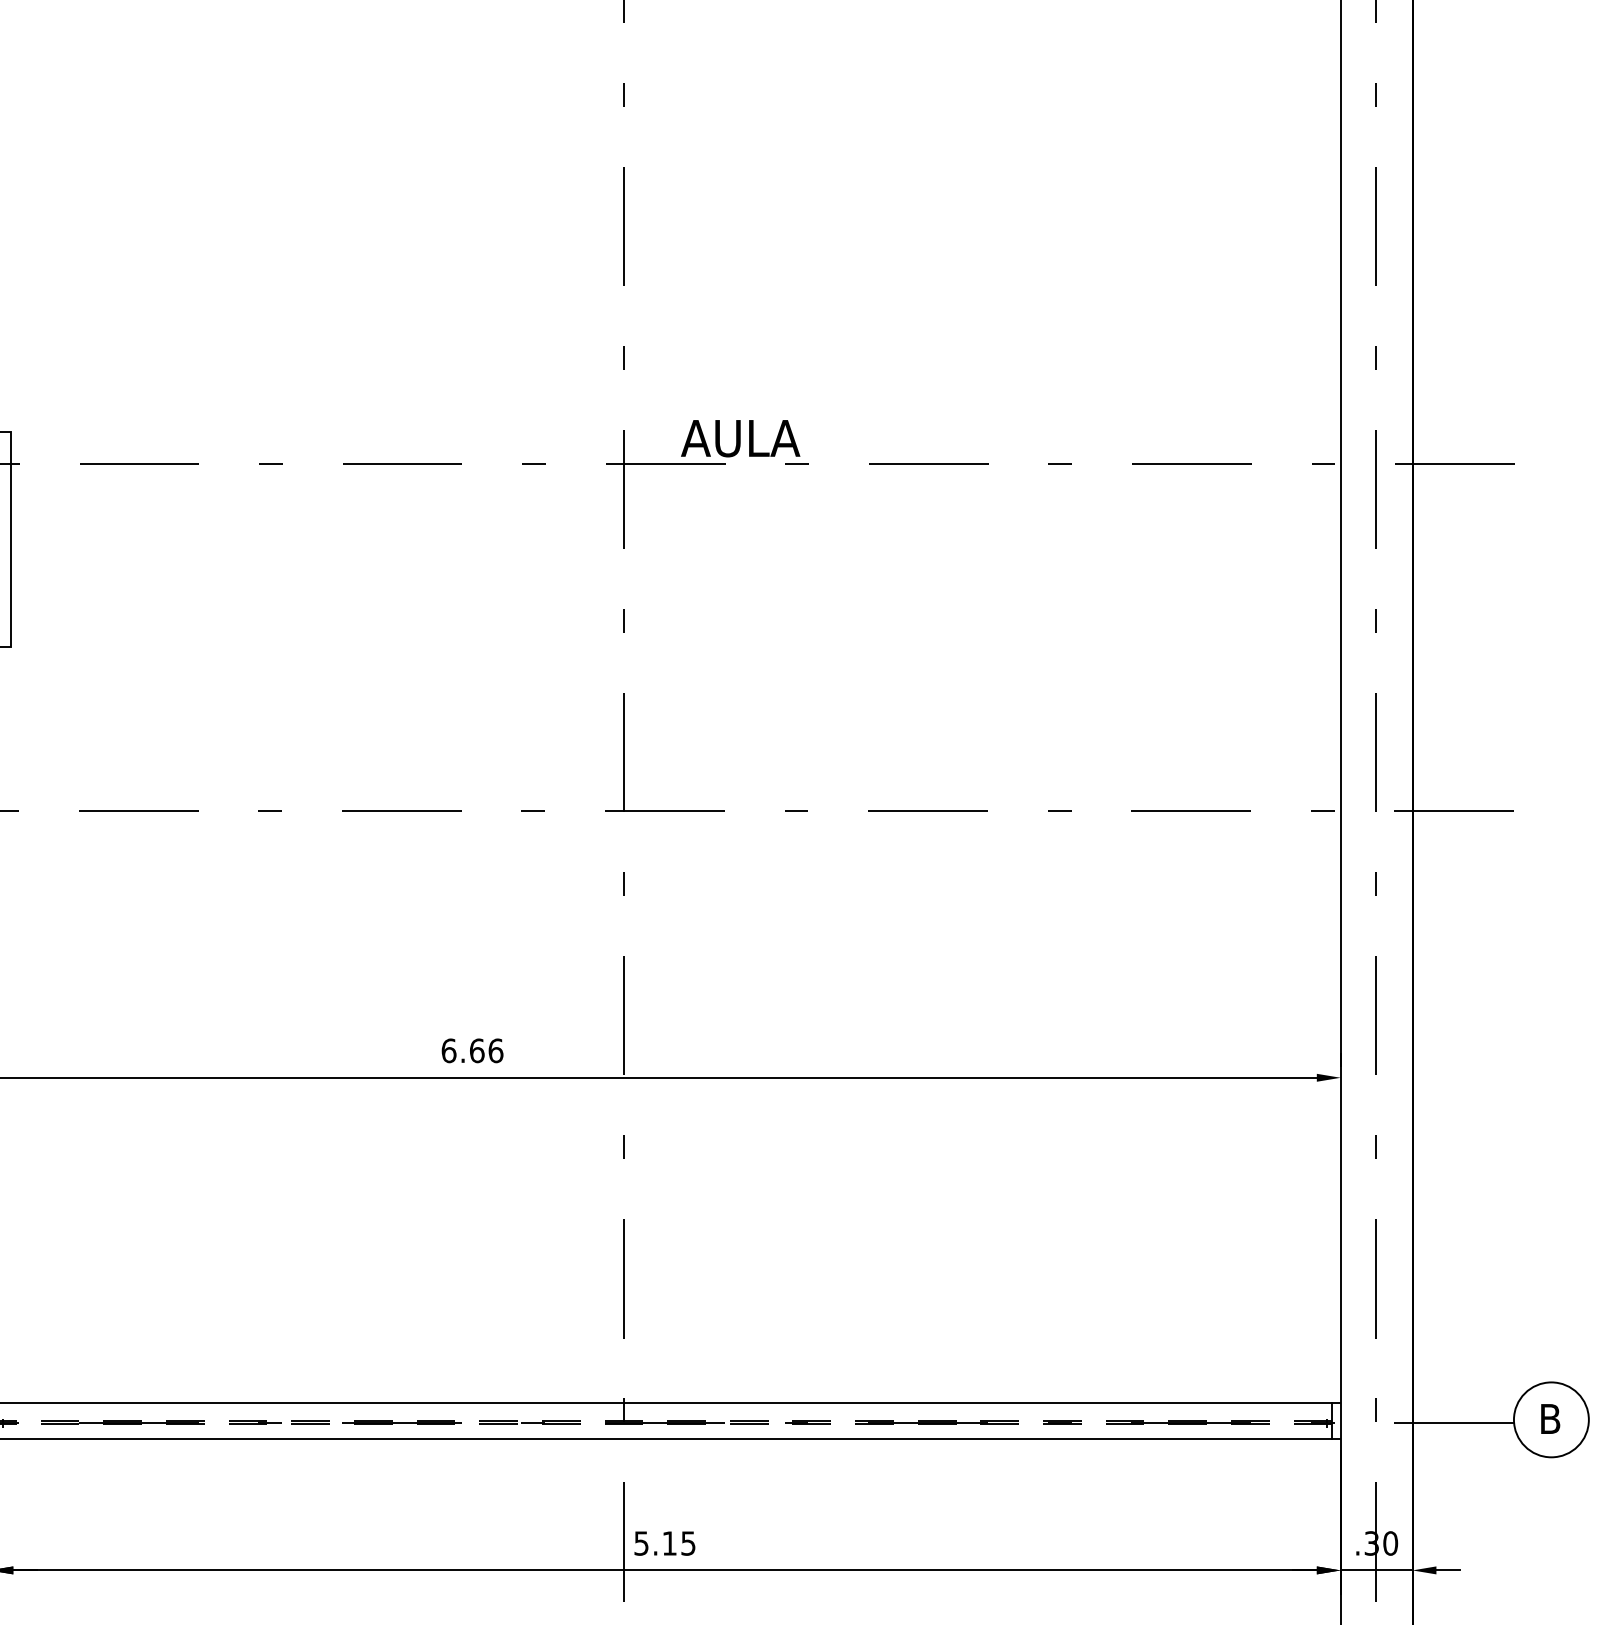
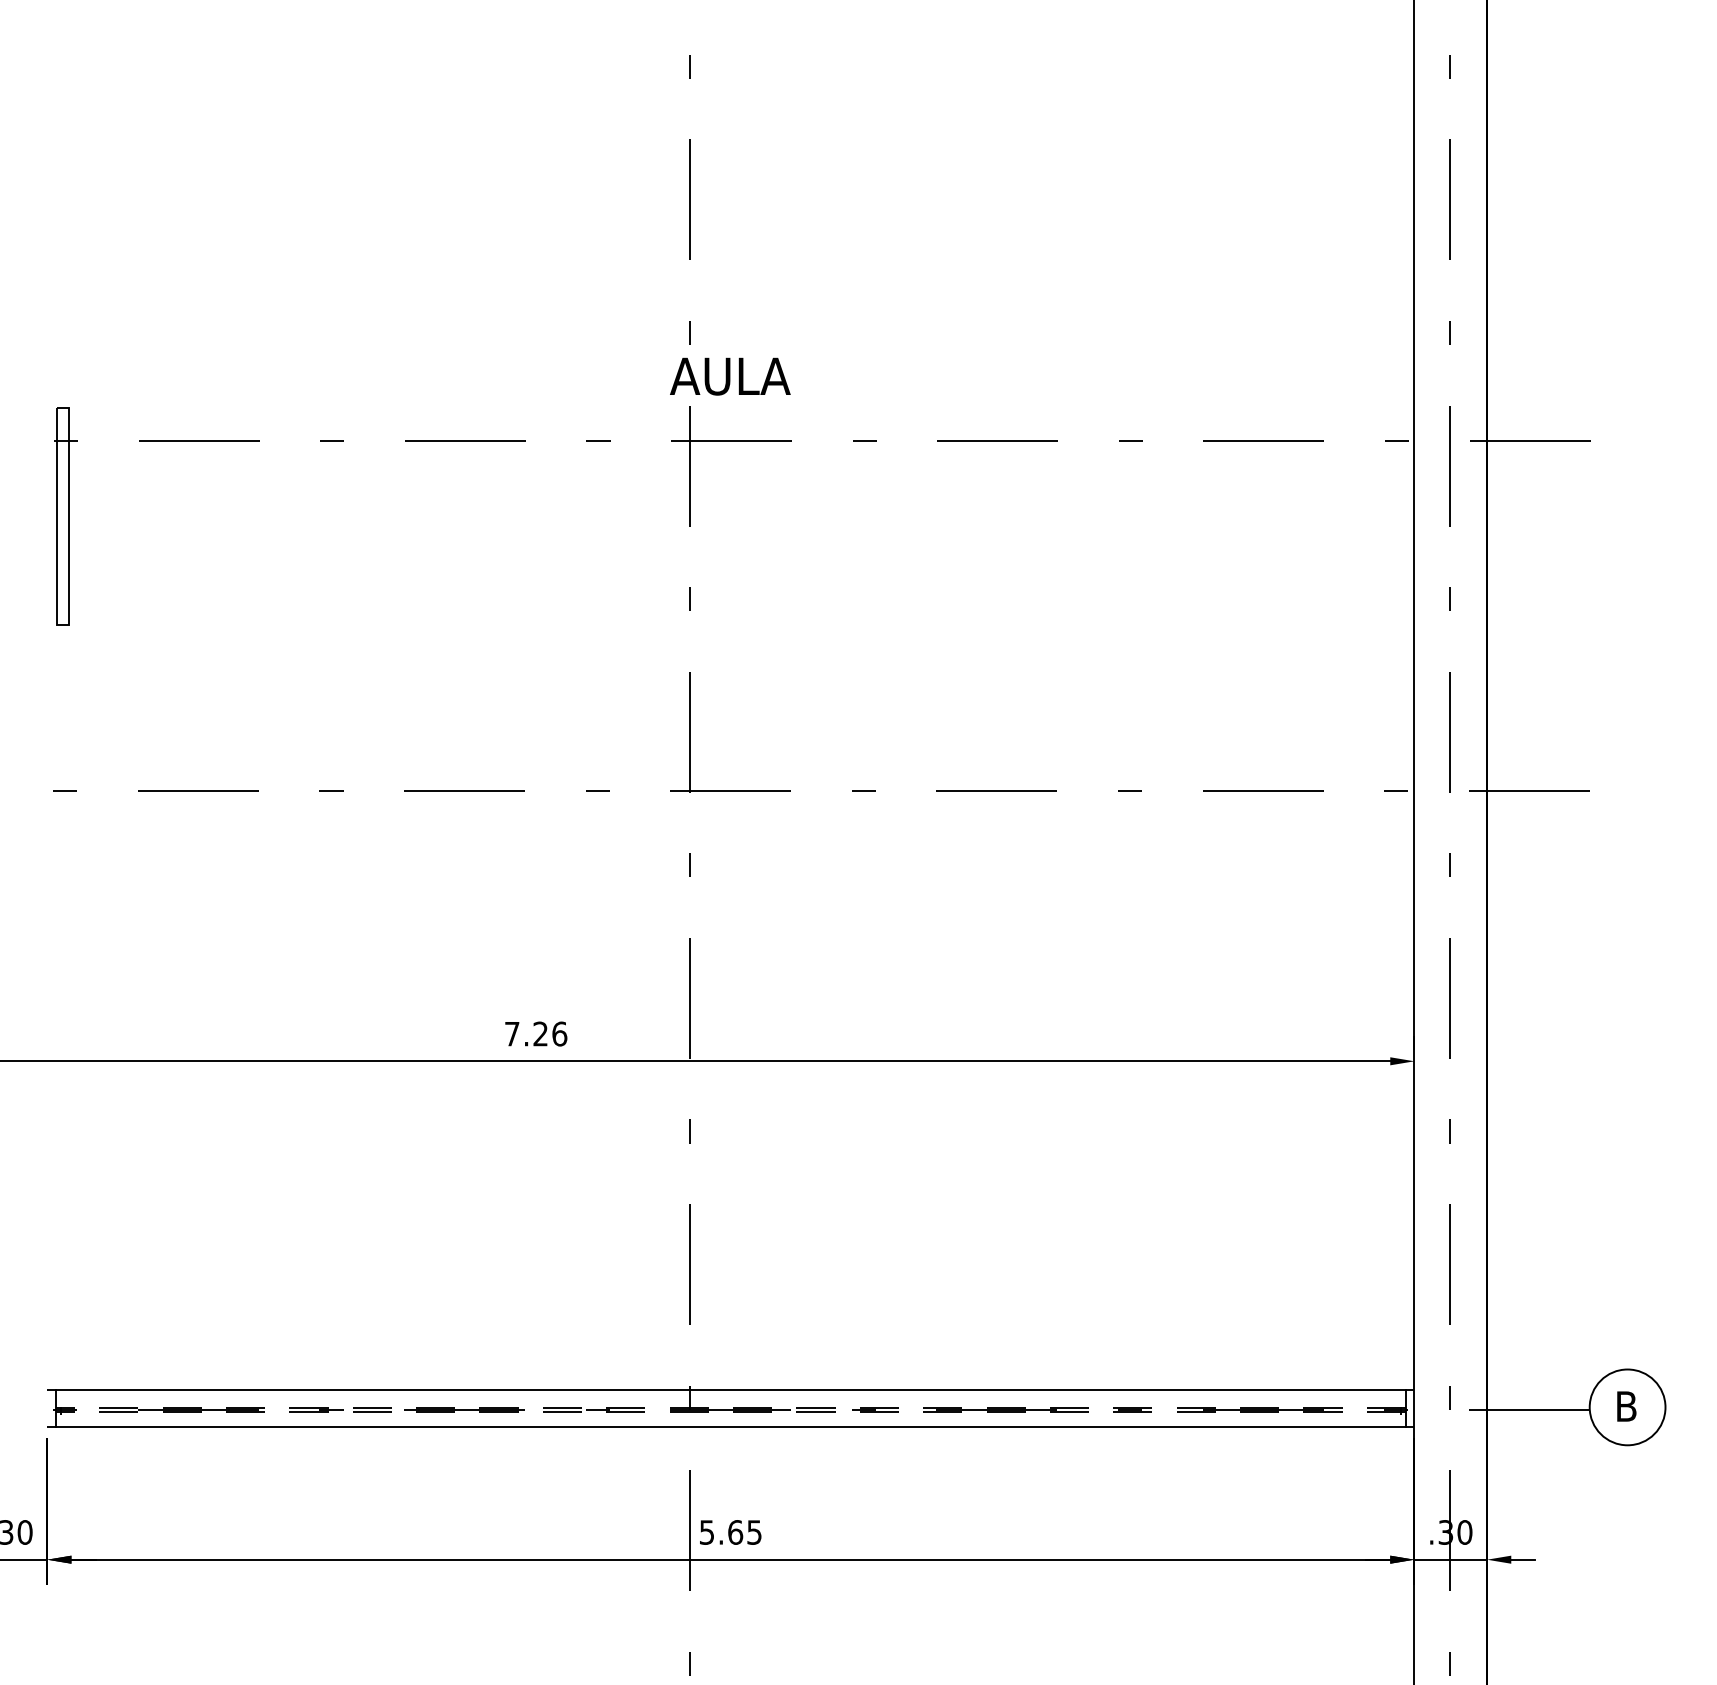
text: (740, 438) -> (730, 376), moved
text: (463, 1050) -> (526, 1033), 6.66 -> 7.26
text: (669, 1543) -> (735, 1532), 5.15 -> 5.65

